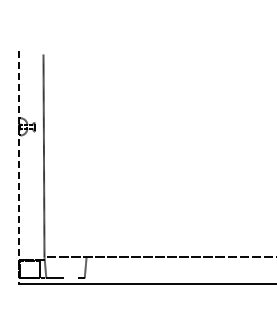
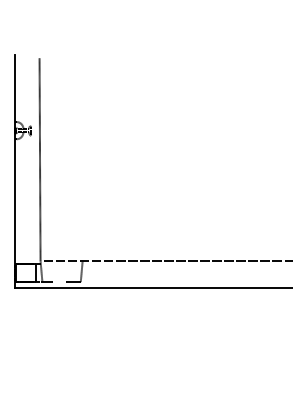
line: (18, 167) -> (14, 171), dashed -> solid

